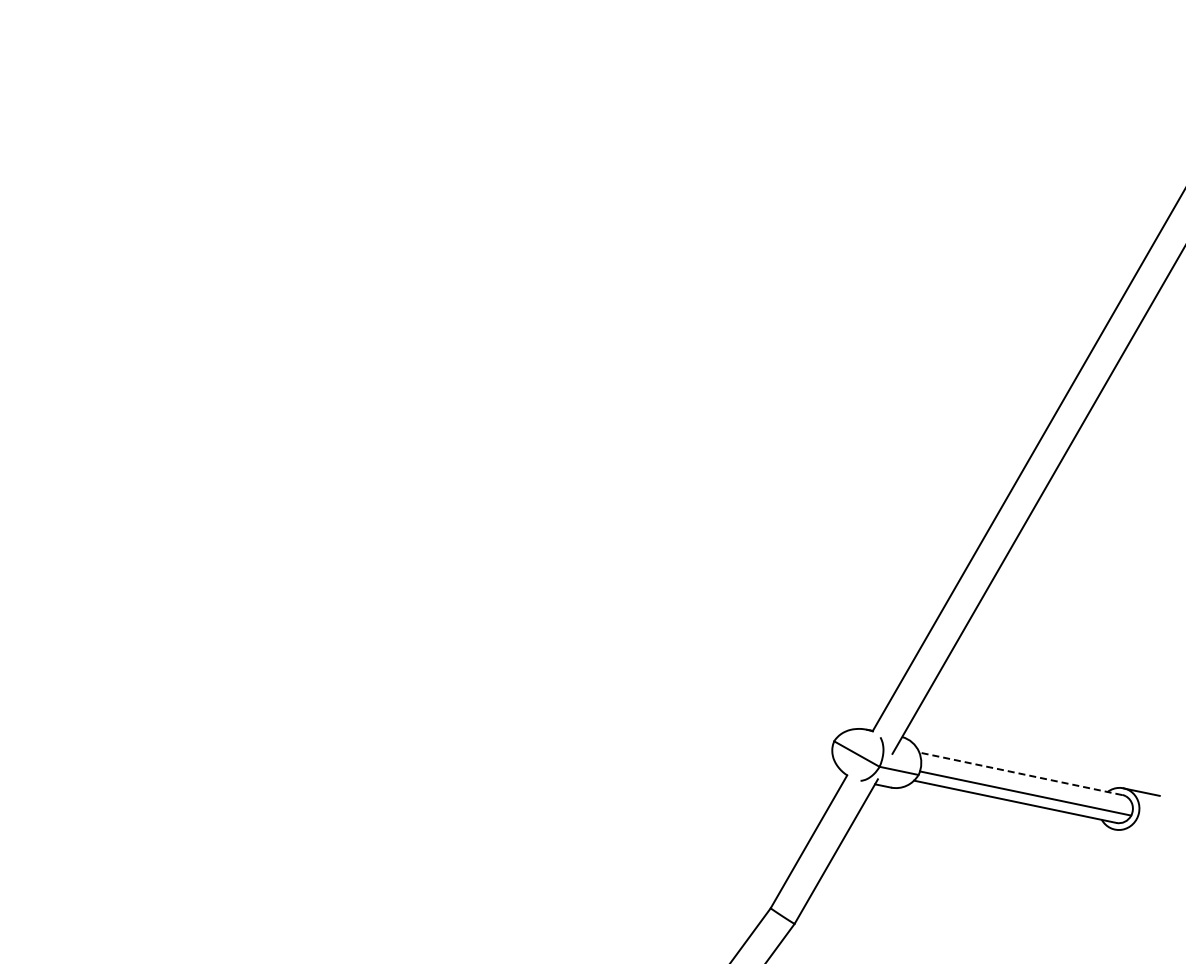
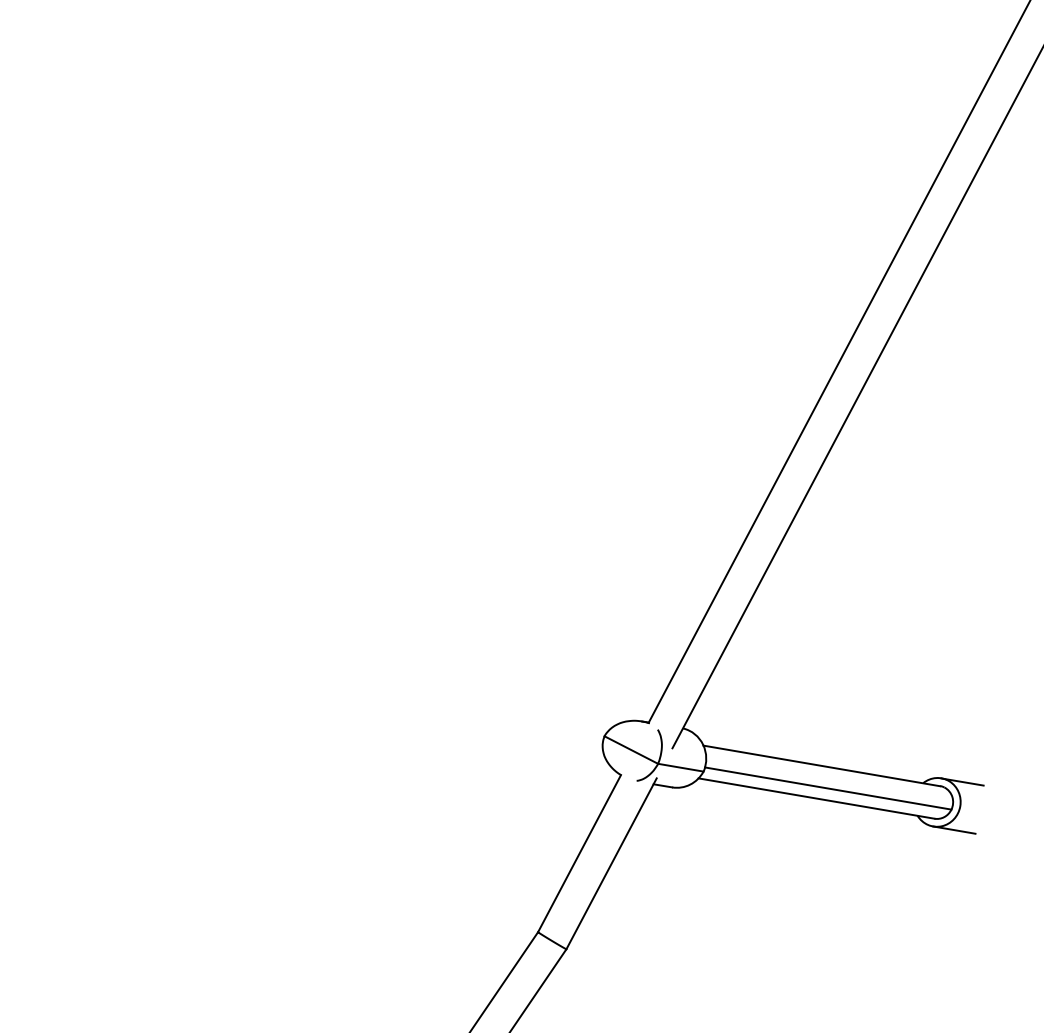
line: (1020, 773) -> (821, 765), dashed -> solid
line: (1133, 833) -> (954, 830), added

